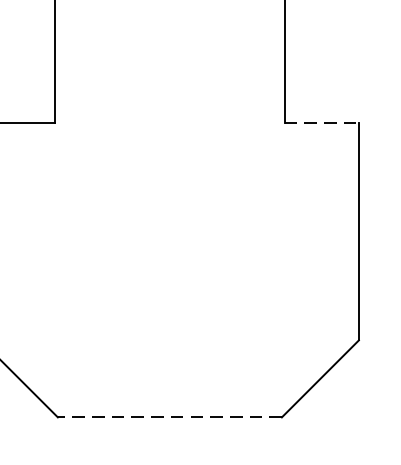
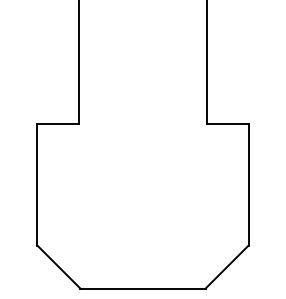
line: (321, 123) -> (227, 124), dashed -> solid
line: (170, 417) -> (143, 288), dashed -> solid

